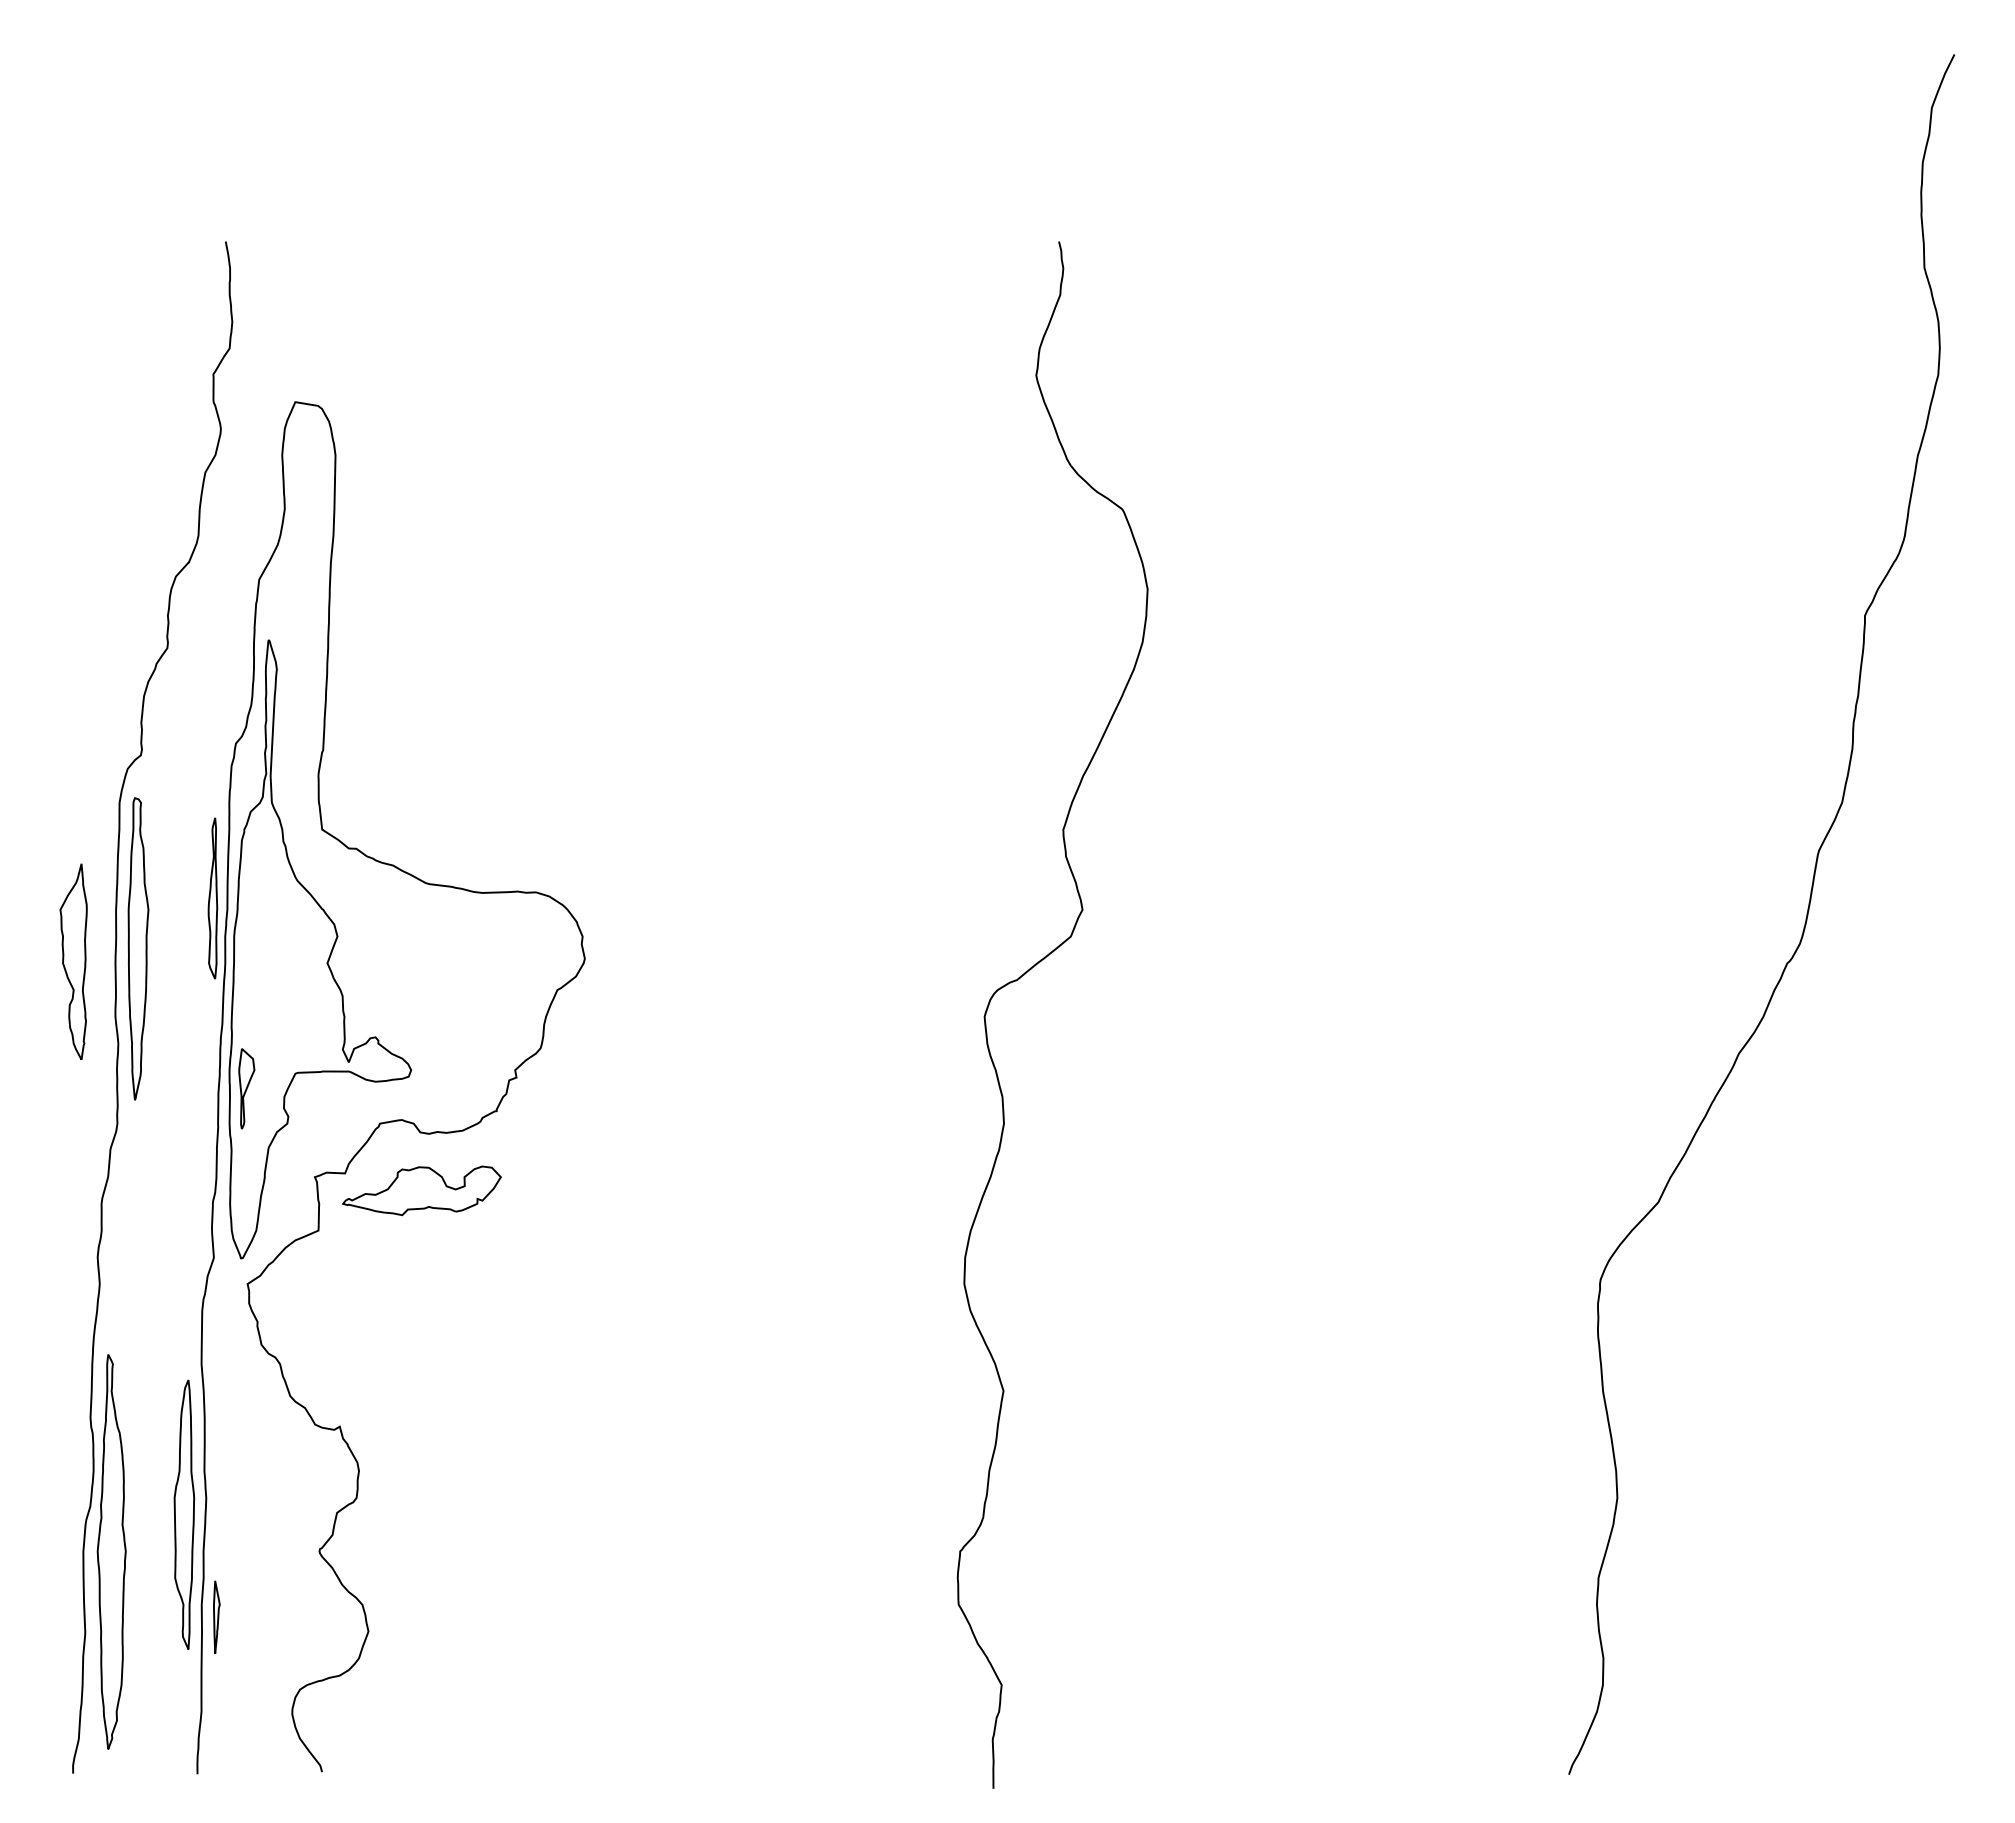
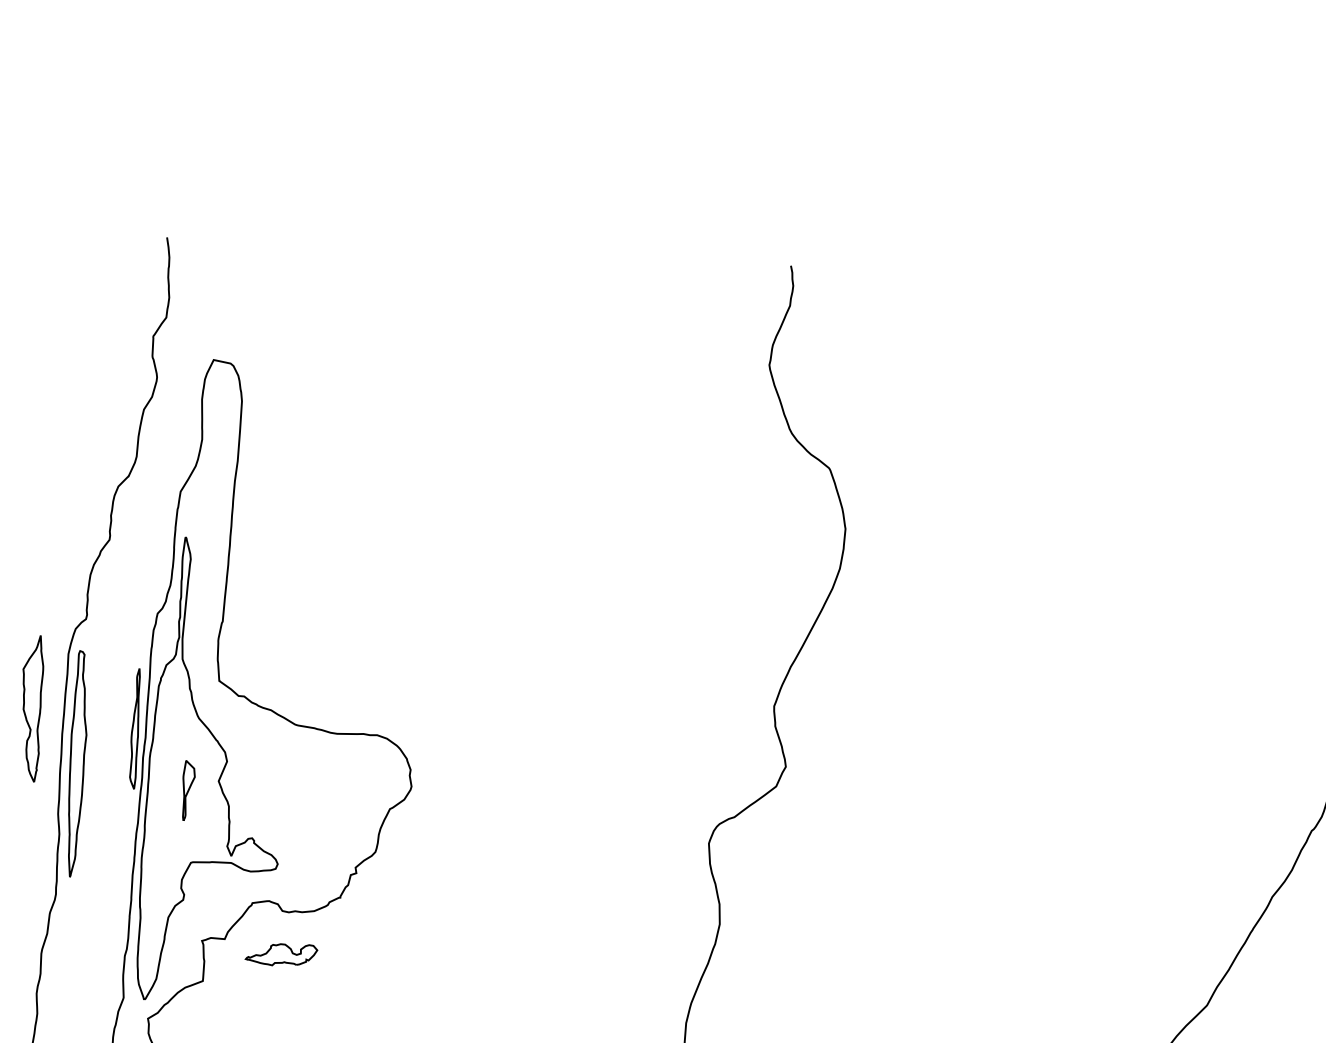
part: (73, 961) -> (31, 708), moved
part: (246, 1088) -> (188, 790), moved
part: (421, 1190) -> (281, 954), size x0.6

